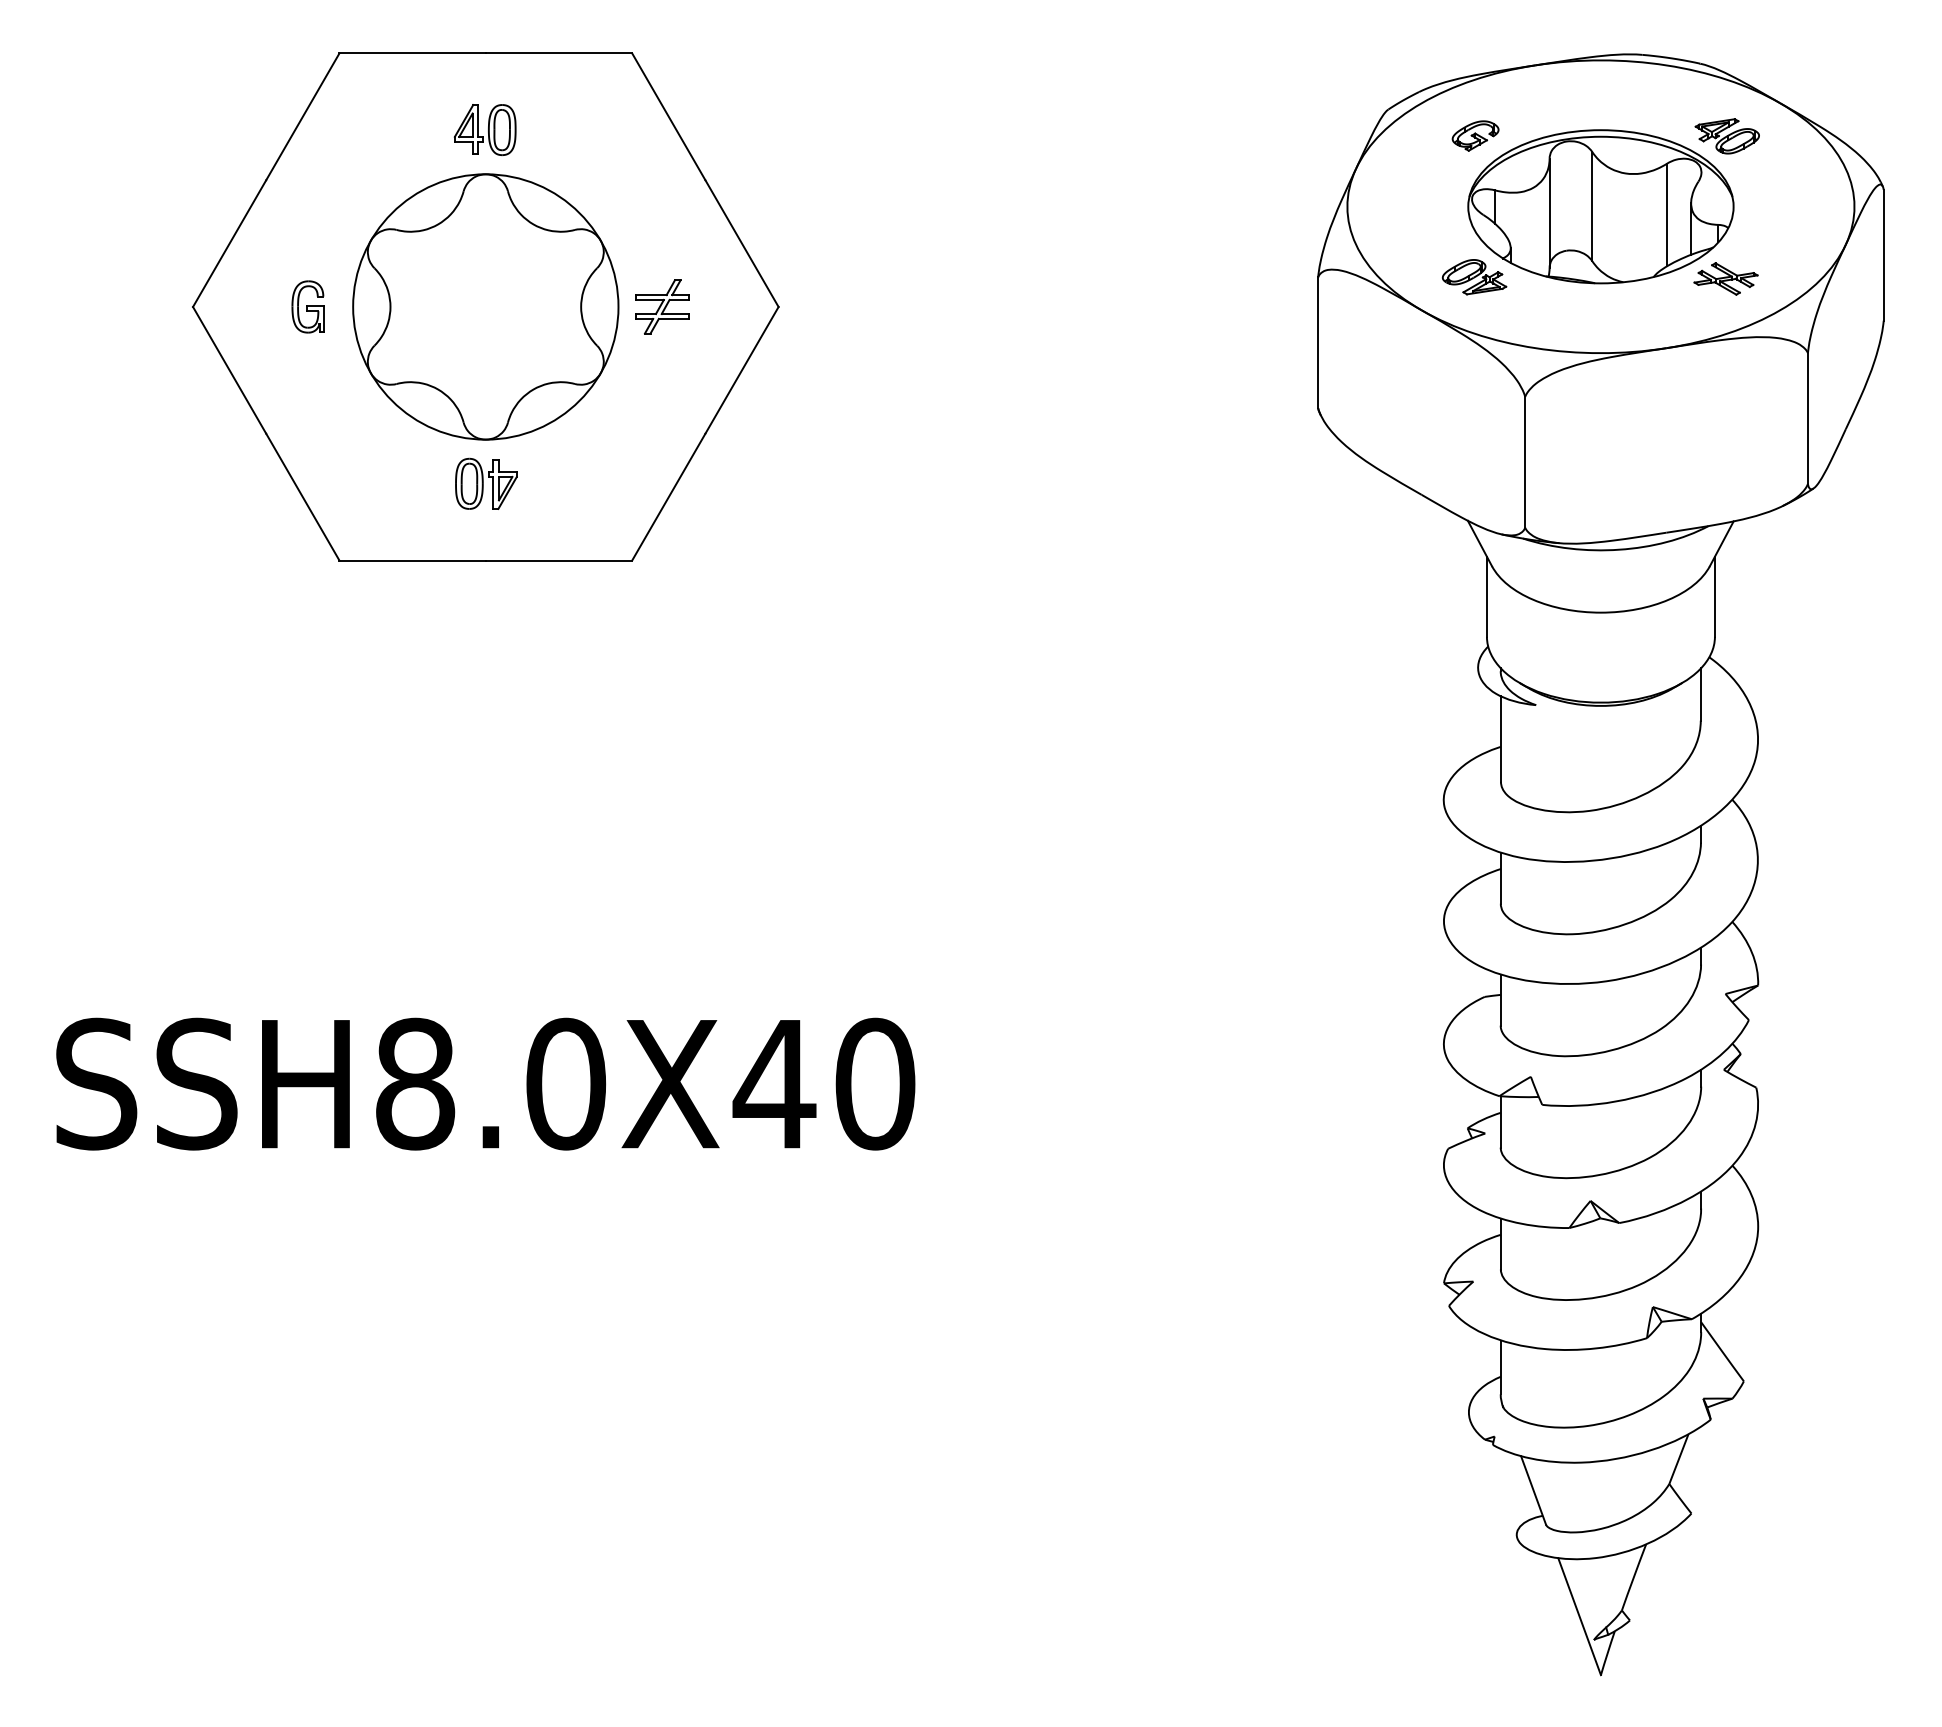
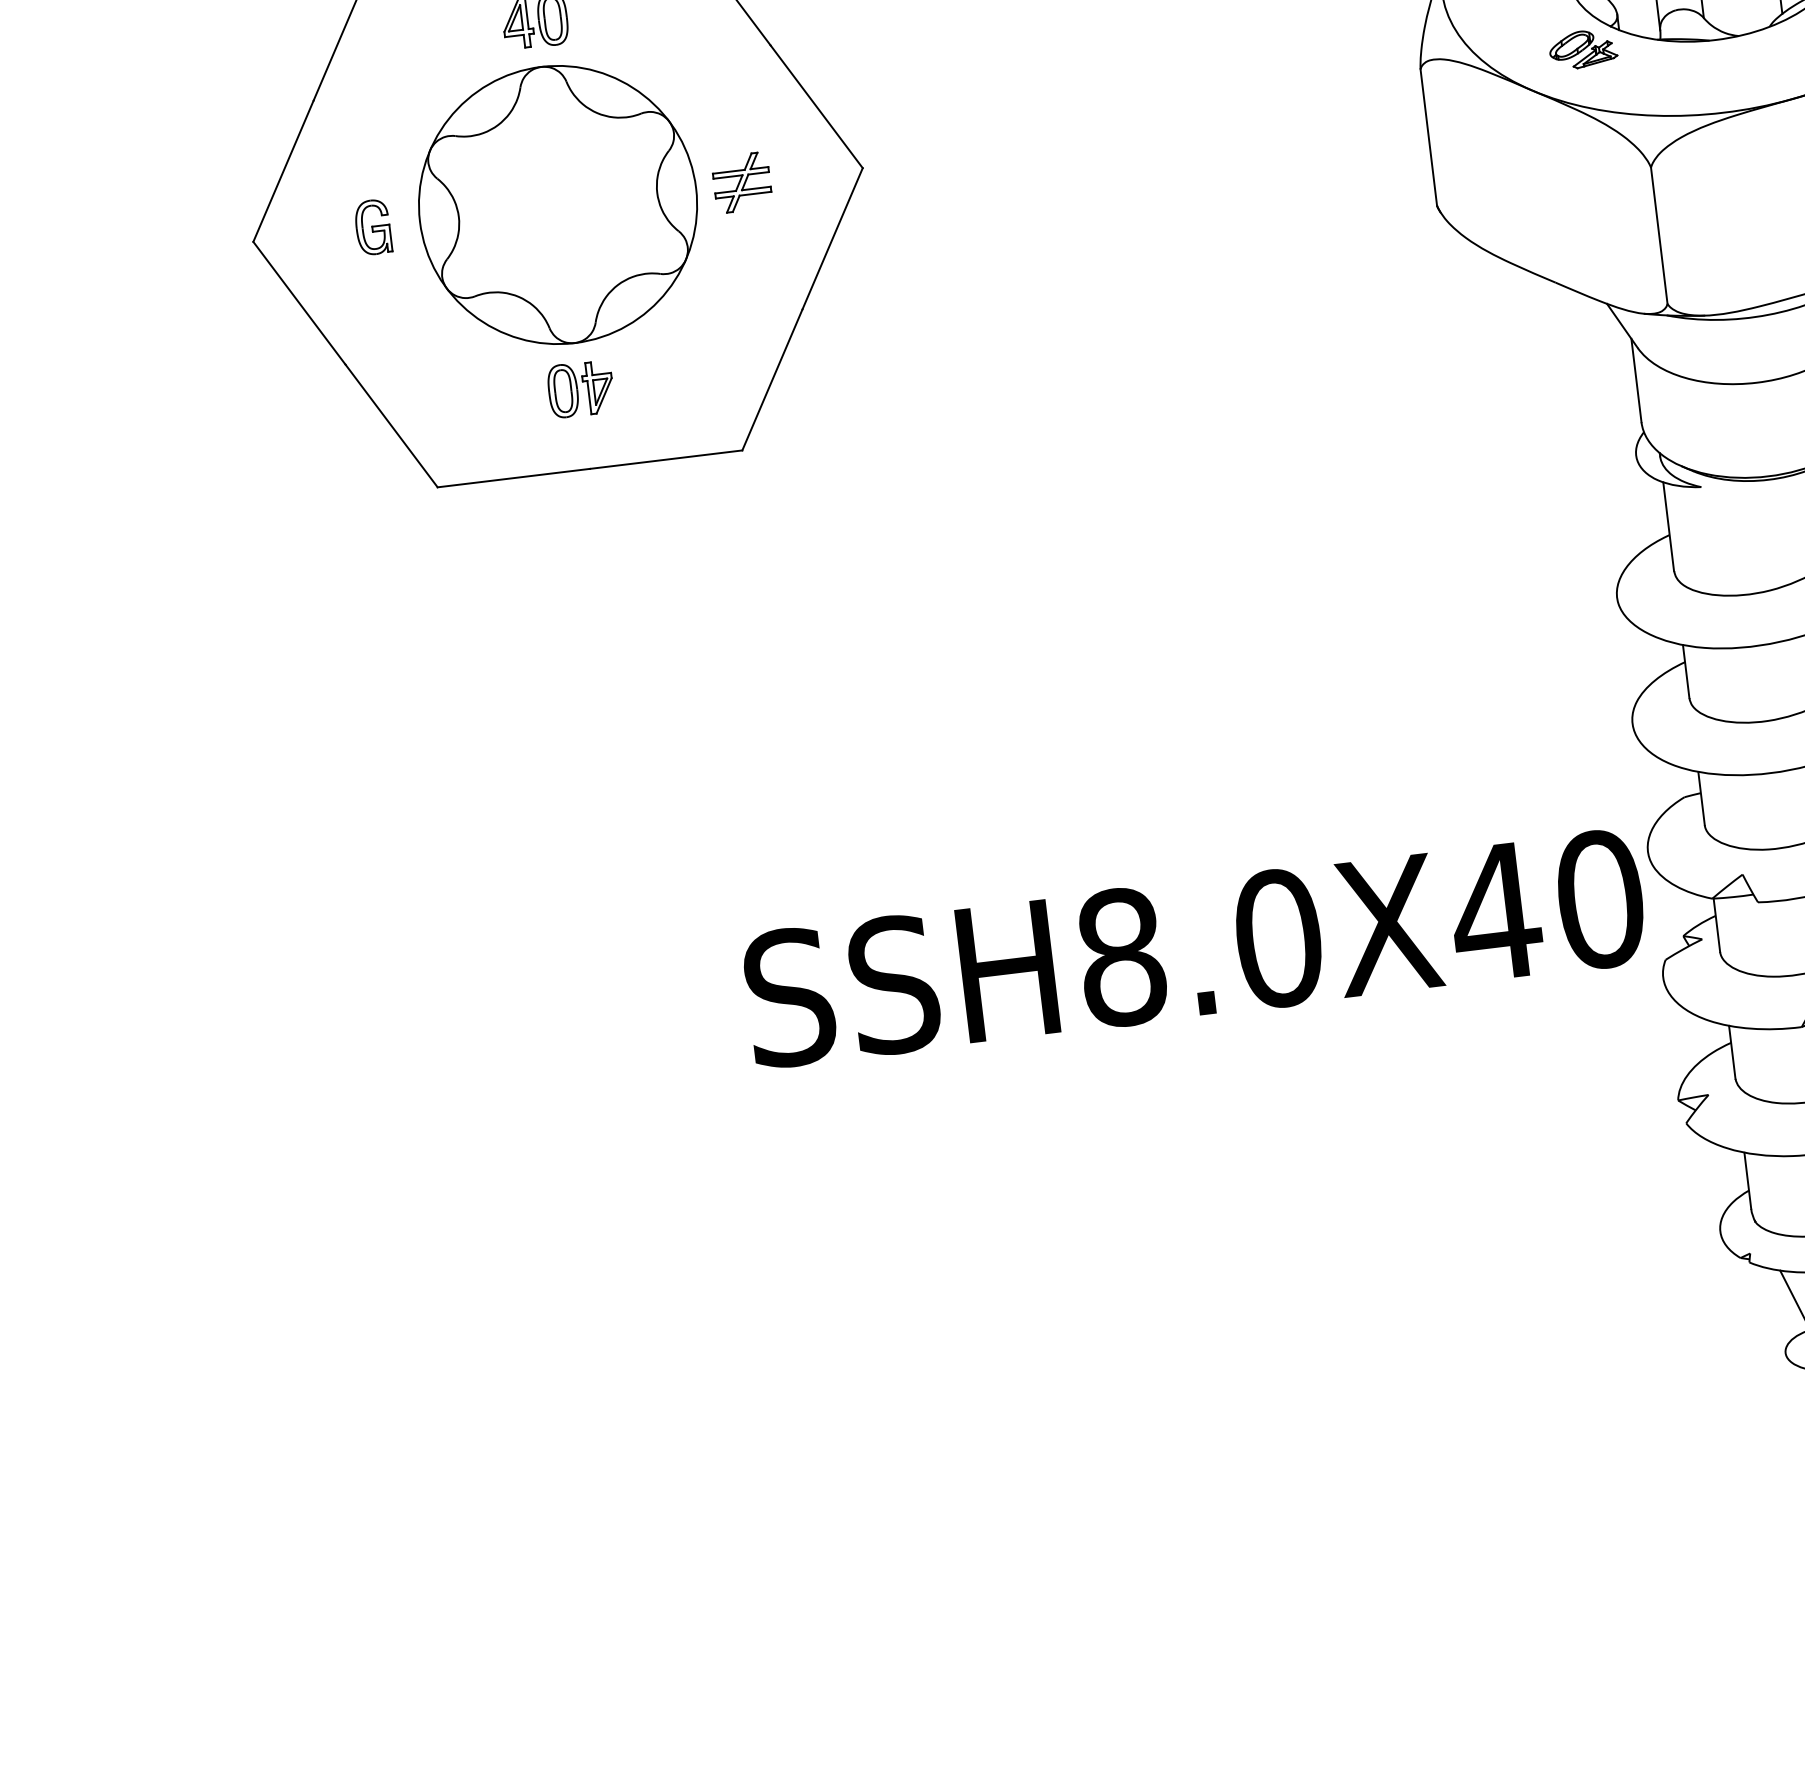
text: (485, 1083) -> (1194, 947), moved

